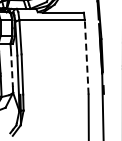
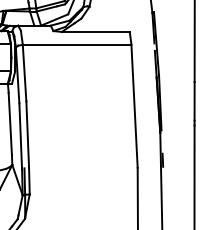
line: (86, 57) -> (134, 106), dashed -> solid
line: (11, 68) -> (9, 124), dashed -> solid

